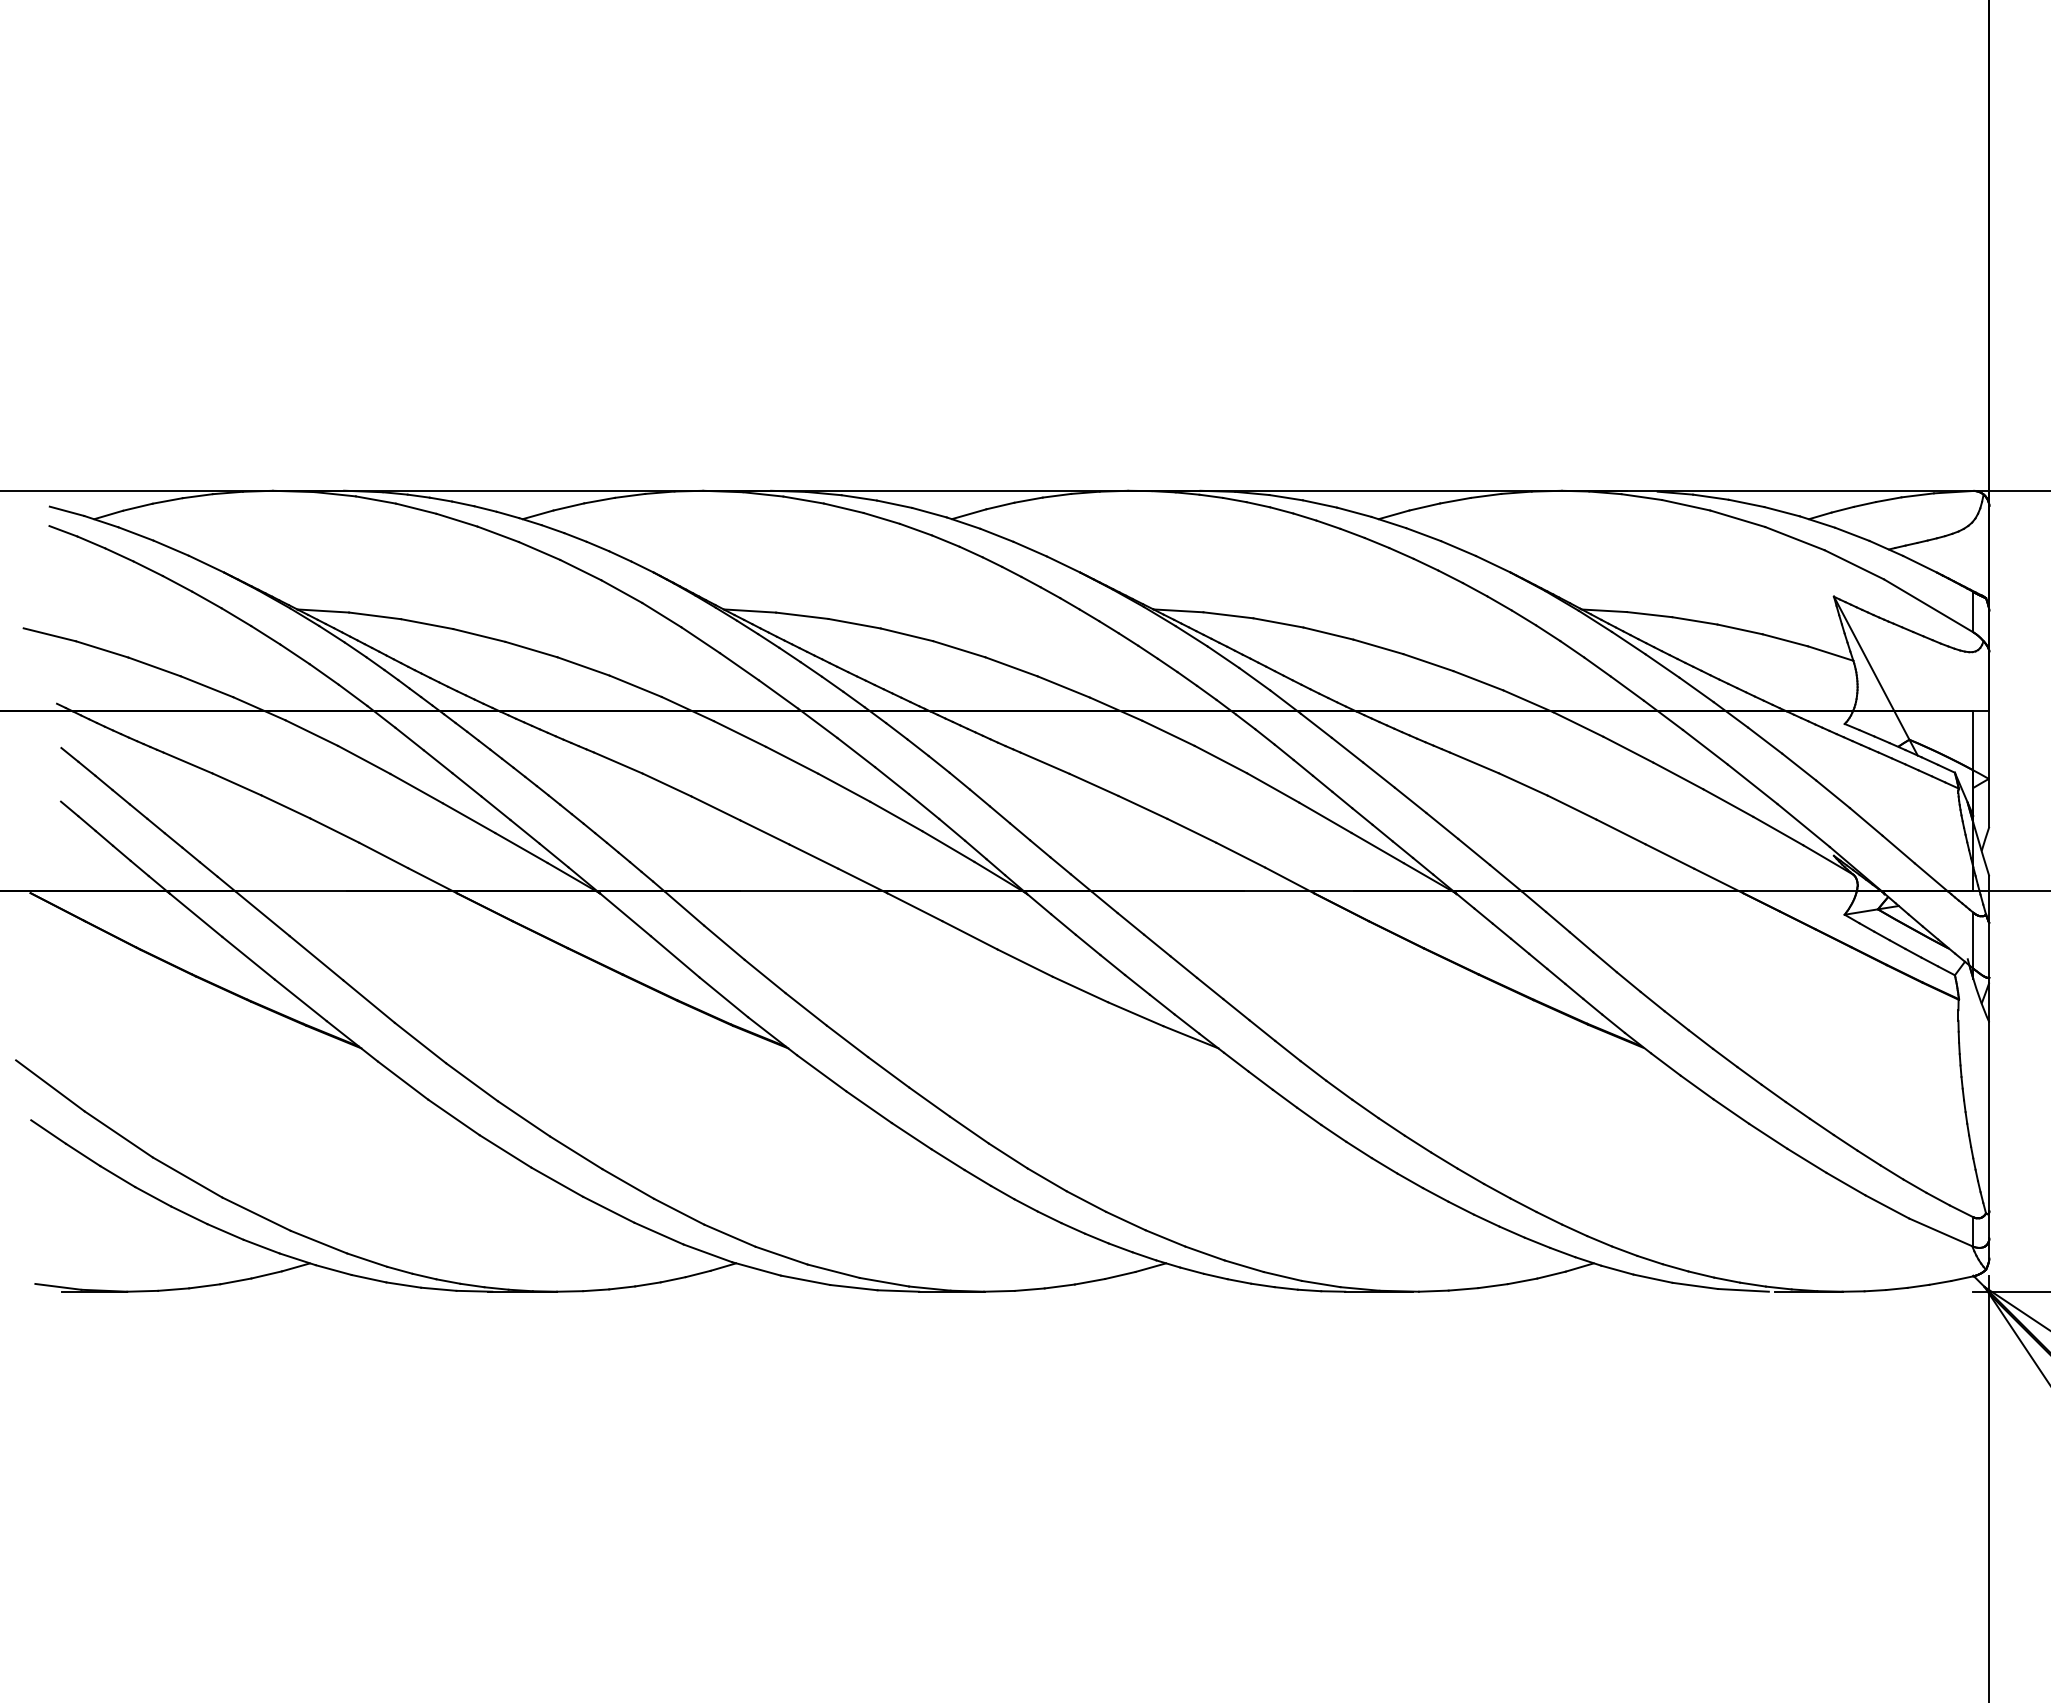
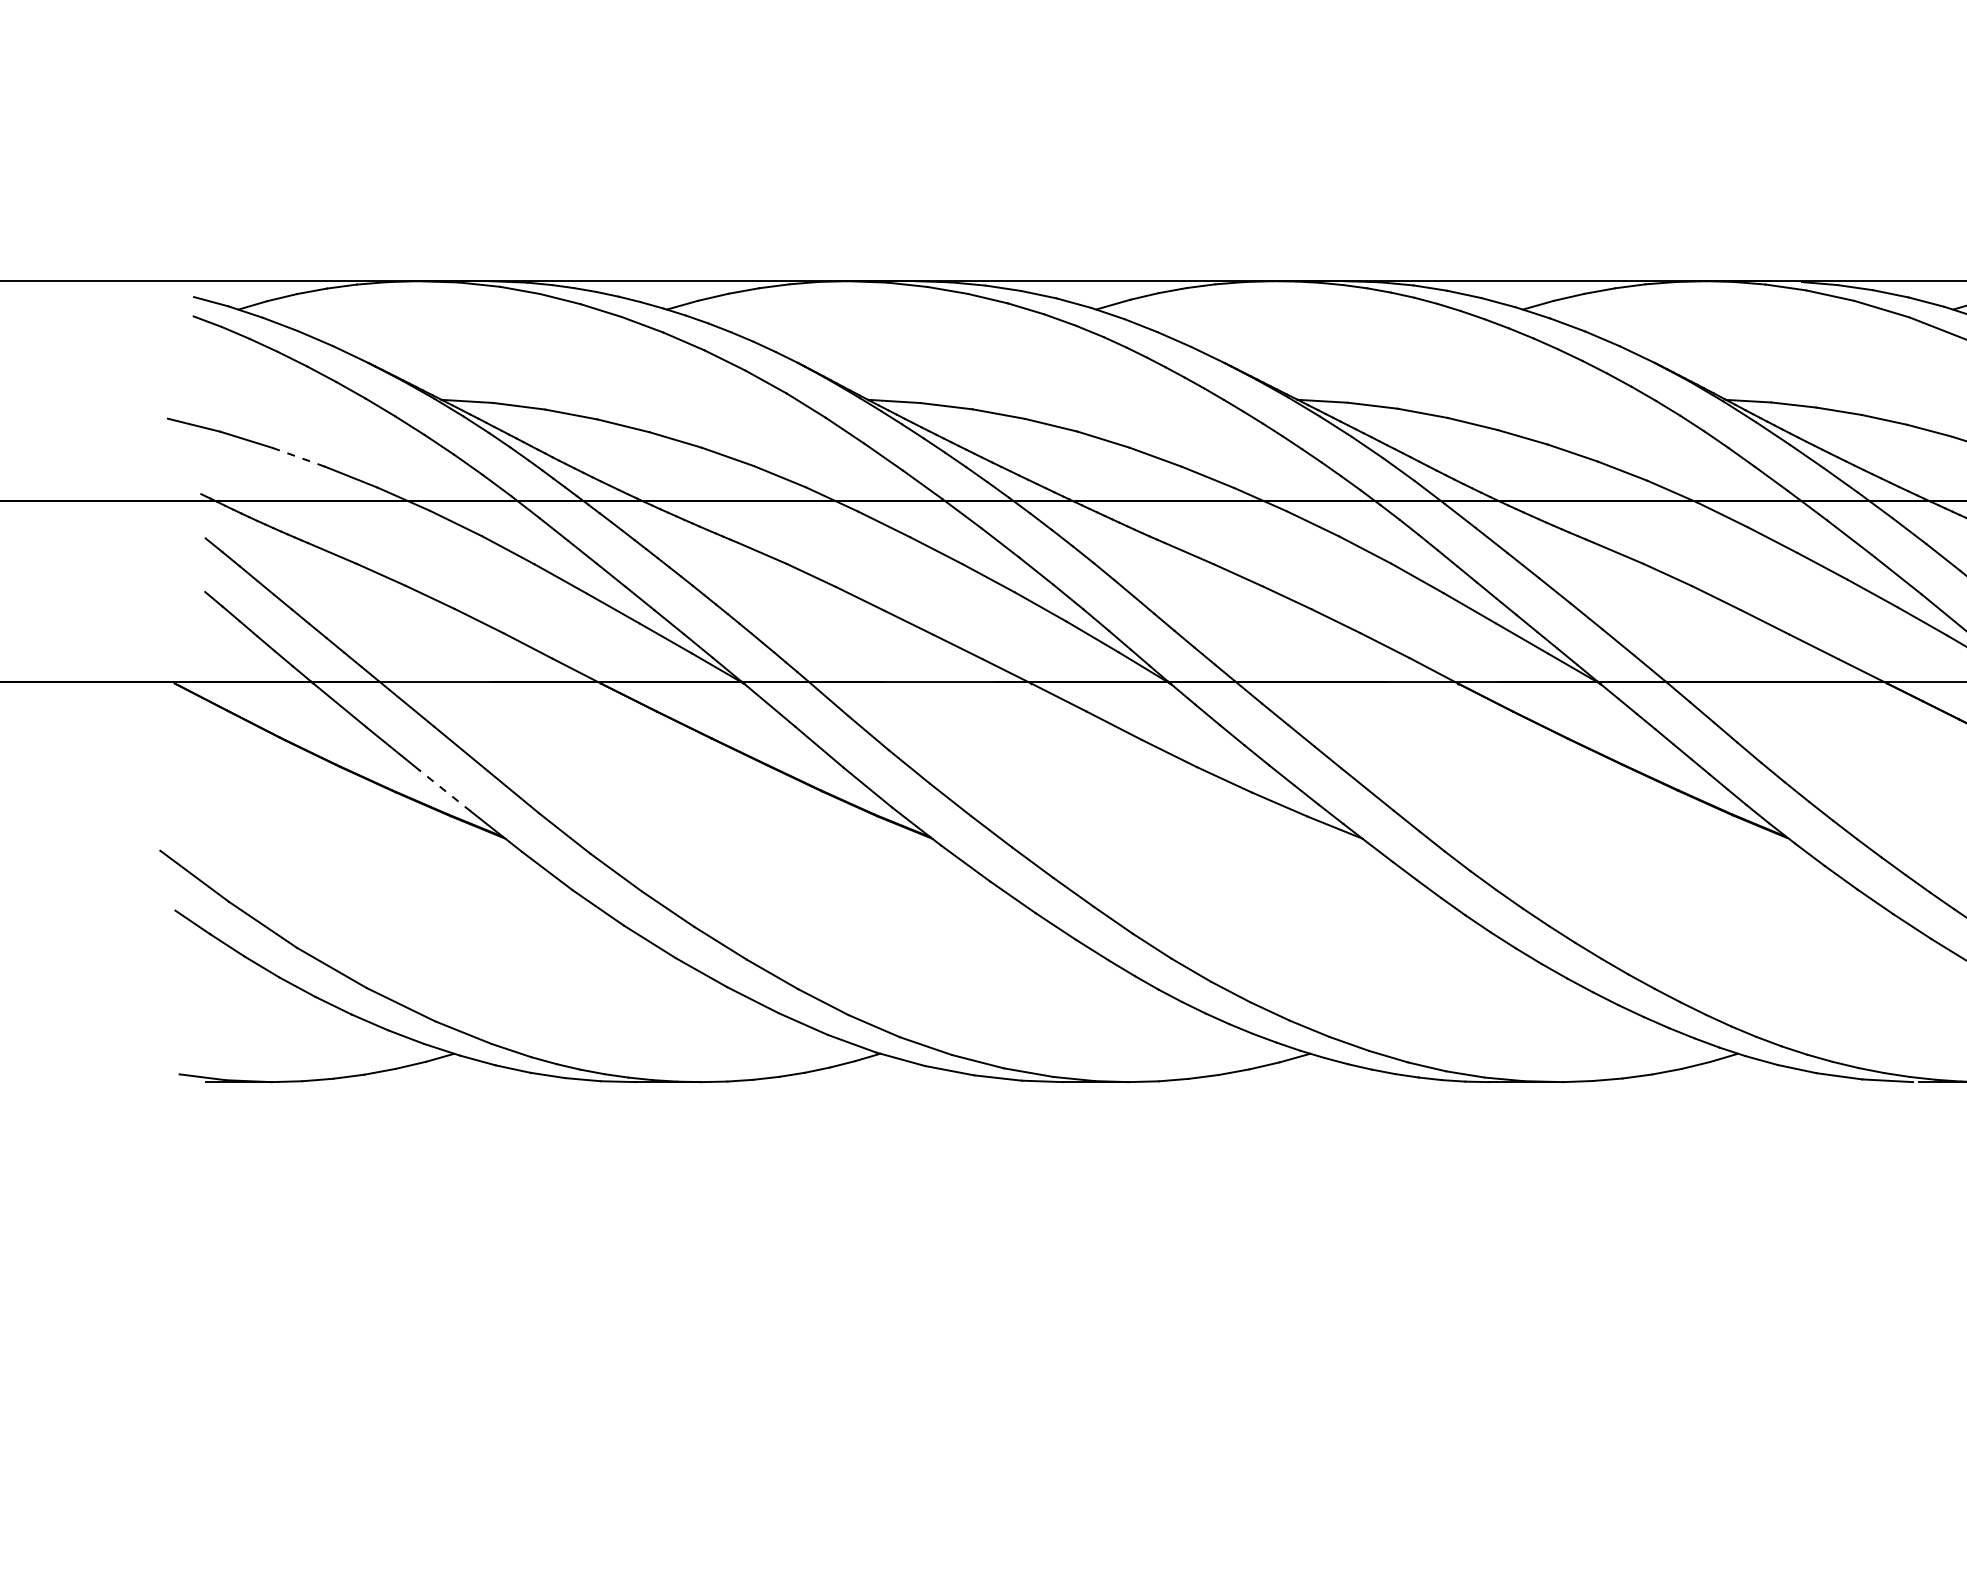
line: (154, 666) -> (298, 456), solid -> dashed
line: (300, 1000) -> (444, 790), solid -> dashed

